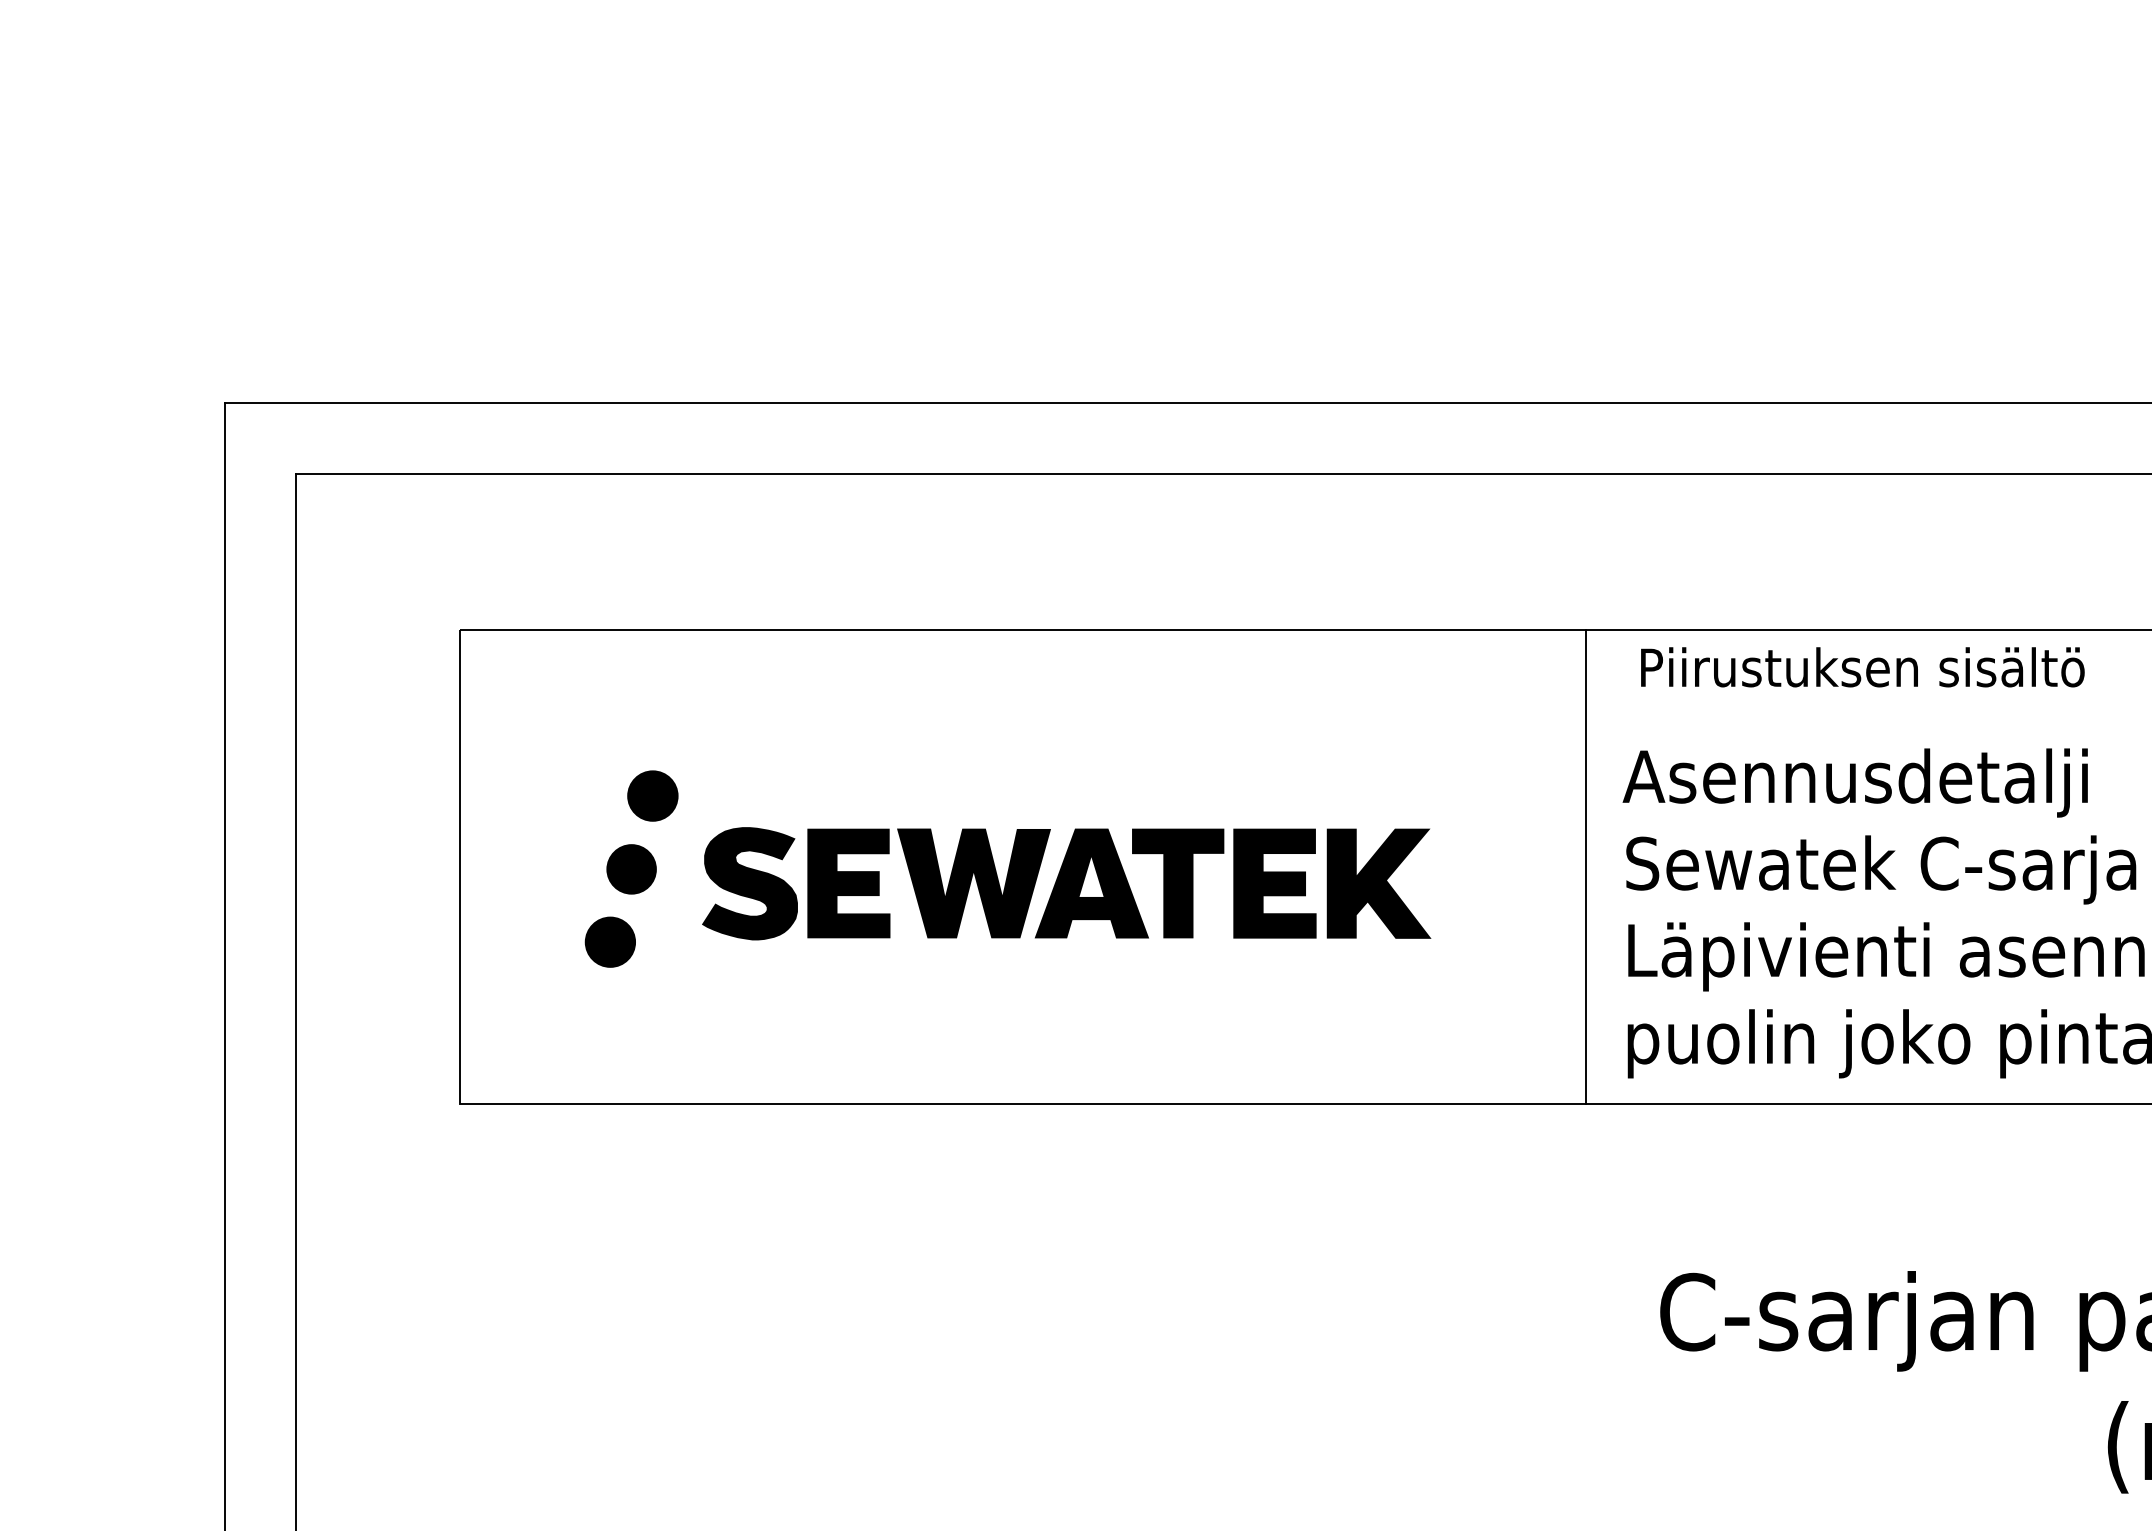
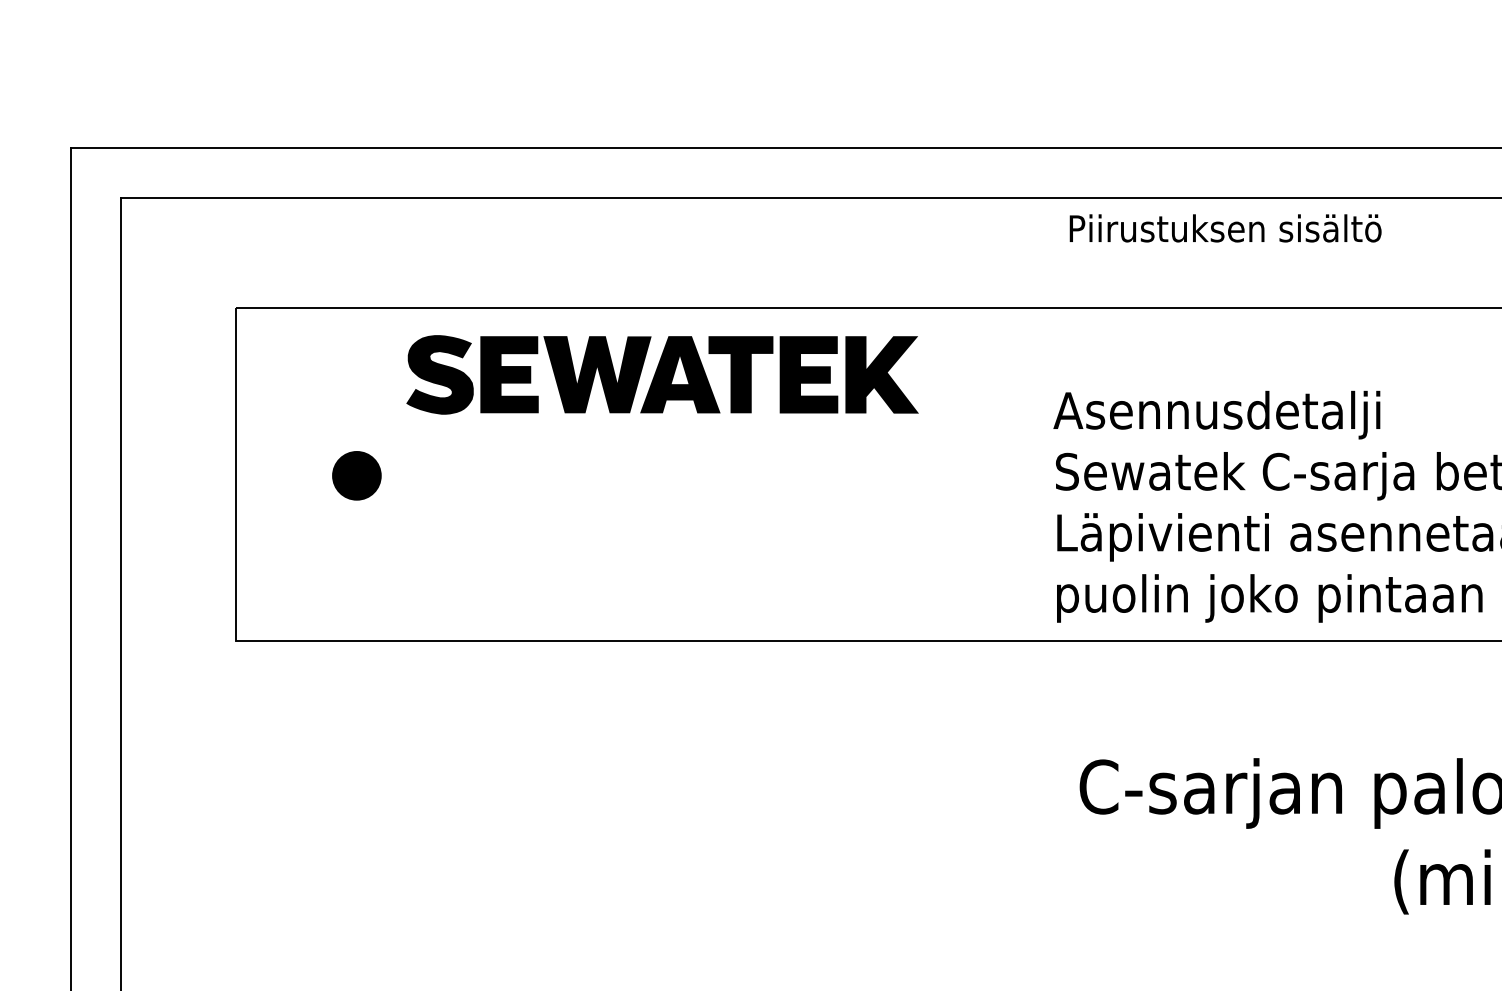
text: (1862, 667) -> (1225, 228), moved
part: (652, 795) -> (371, 423), removed
line: (1586, 867) -> (1027, 474), removed
part: (631, 869) -> (356, 475), size x1.4
part: (1066, 883) -> (662, 374), moved
fill: (610, 941) -> (342, 526), removed

